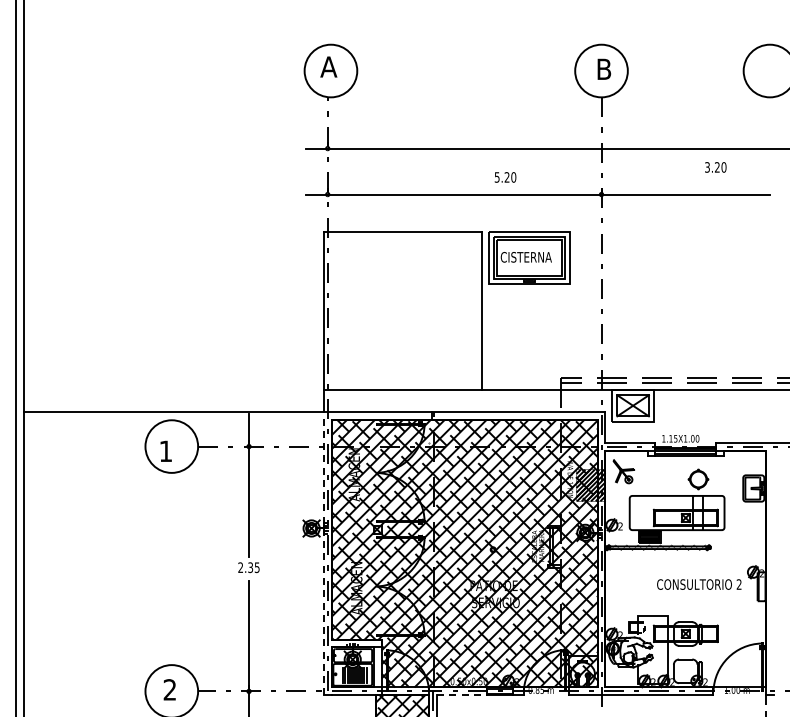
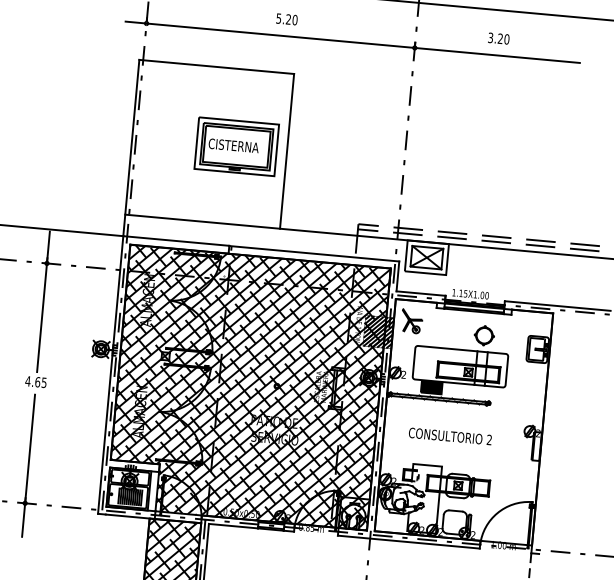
text: (715, 167) -> (498, 38), moved
text: (505, 177) -> (286, 19), moved
part: (529, 257) -> (236, 146), moved
line: (323, 553) -> (110, 374), dashed -> solid
text: (245, 567) -> (32, 381), 2.35 -> 4.65
text: (699, 584) -> (450, 436), moved
line: (462, 695) -> (233, 526), dashed -> solid

